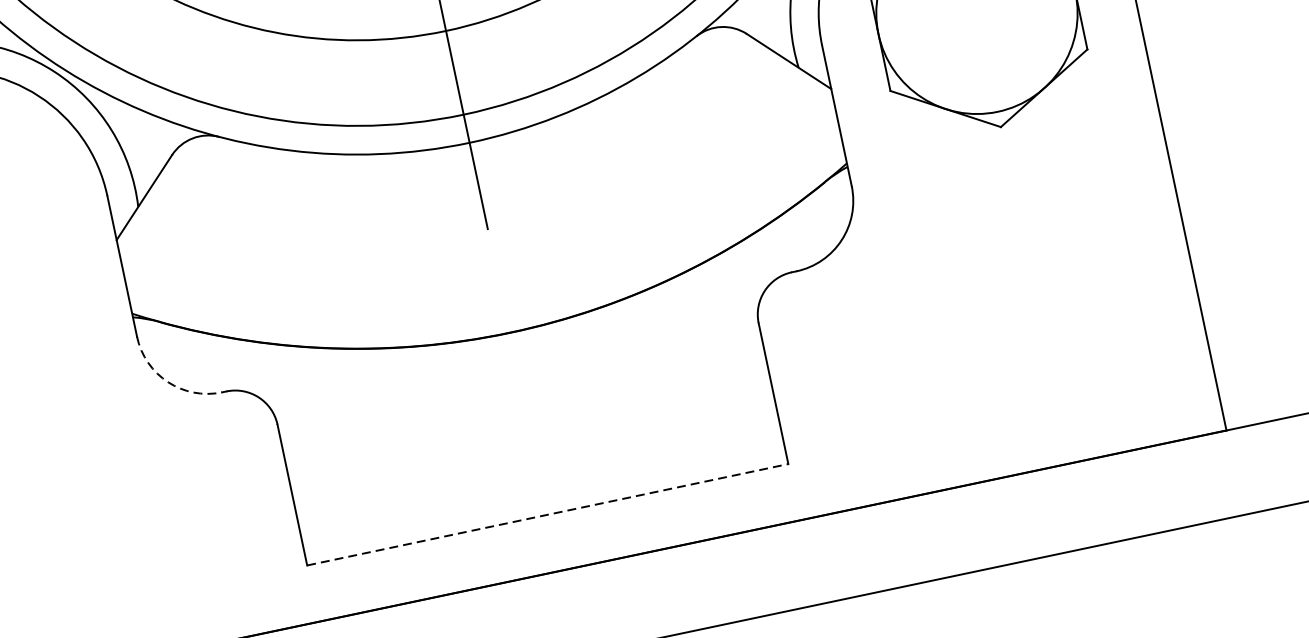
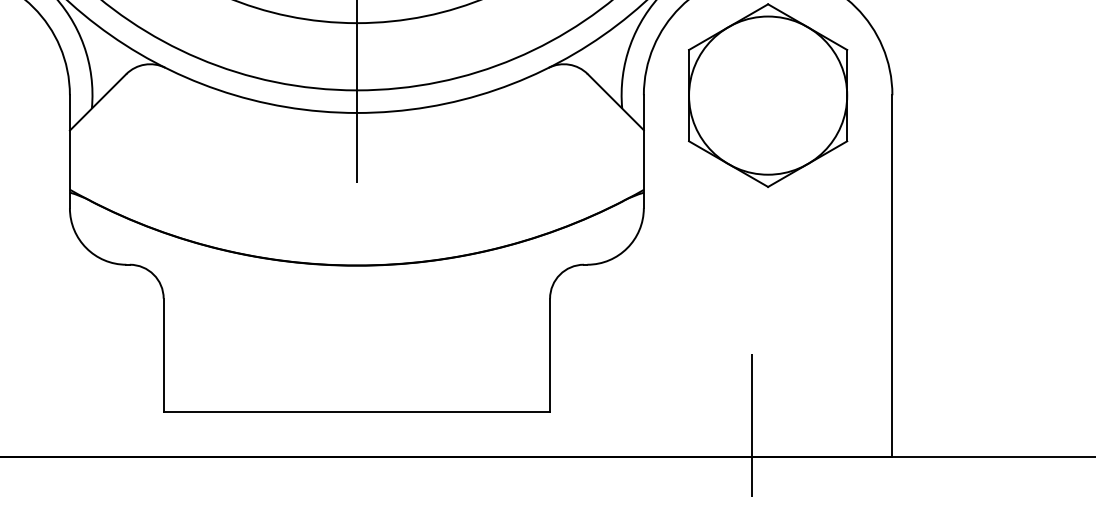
arc: (168, 382) -> (86, 248), dashed -> solid
line: (1044, 428) -> (752, 425), added
line: (548, 514) -> (357, 411), dashed -> solid

